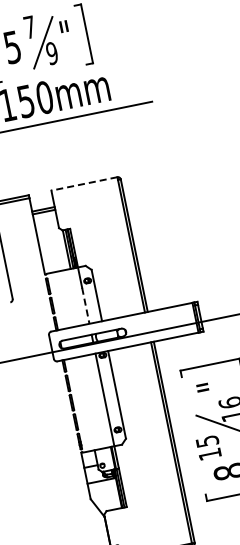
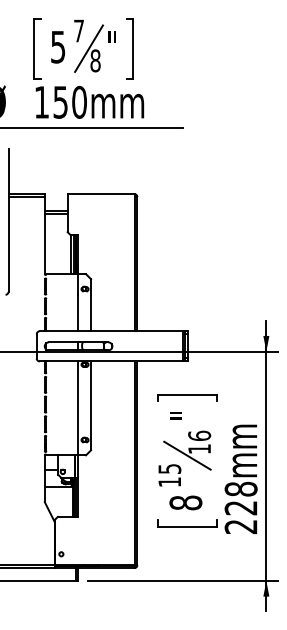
text: (52, 53) -> (95, 60), 9 -> 8
line: (83, 184) -> (100, 194), dashed -> solid
line: (86, 306) -> (78, 313), dashed -> solid

